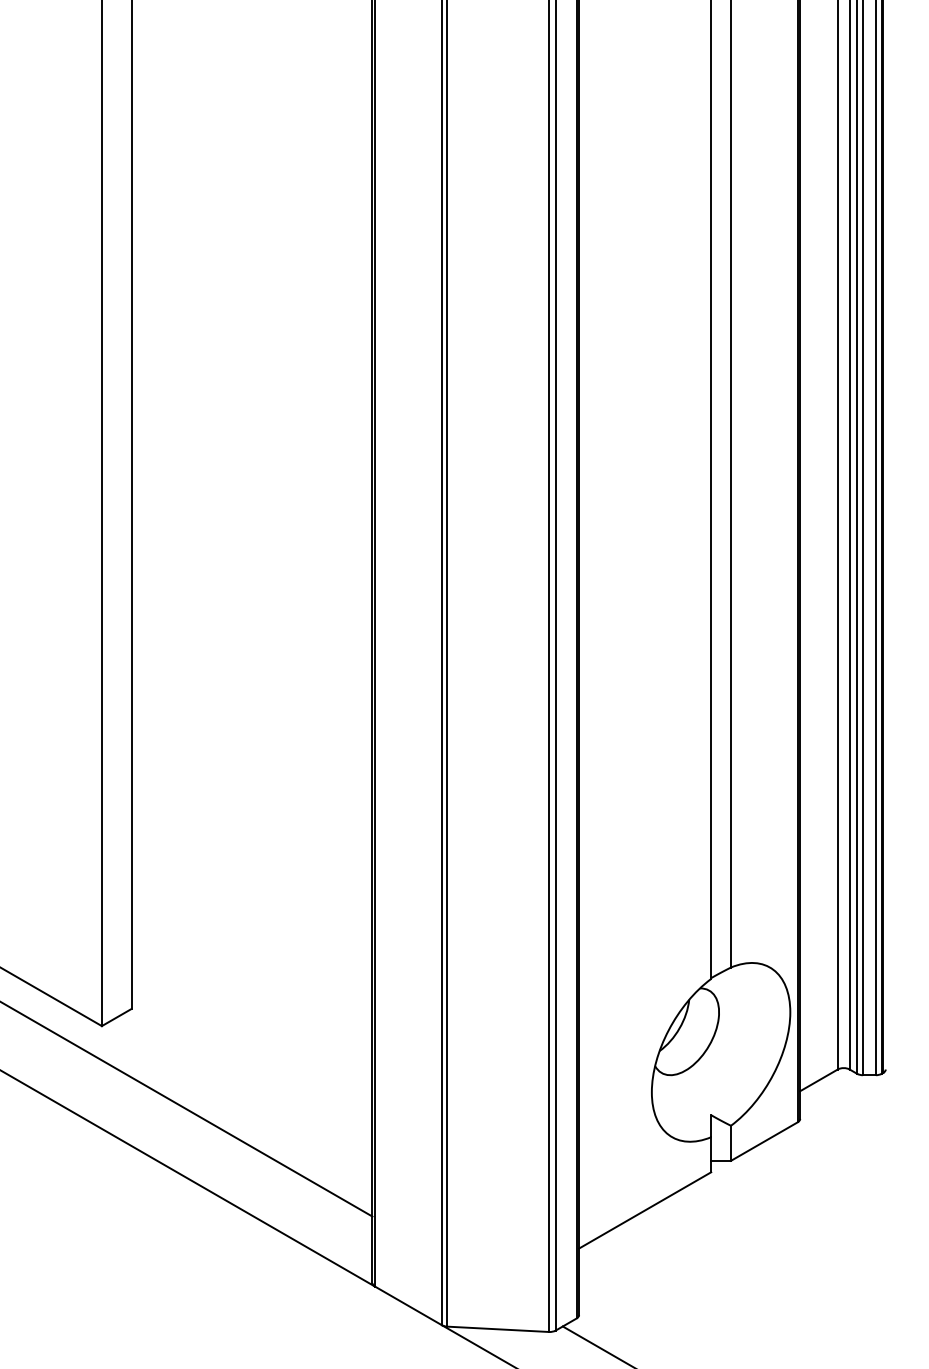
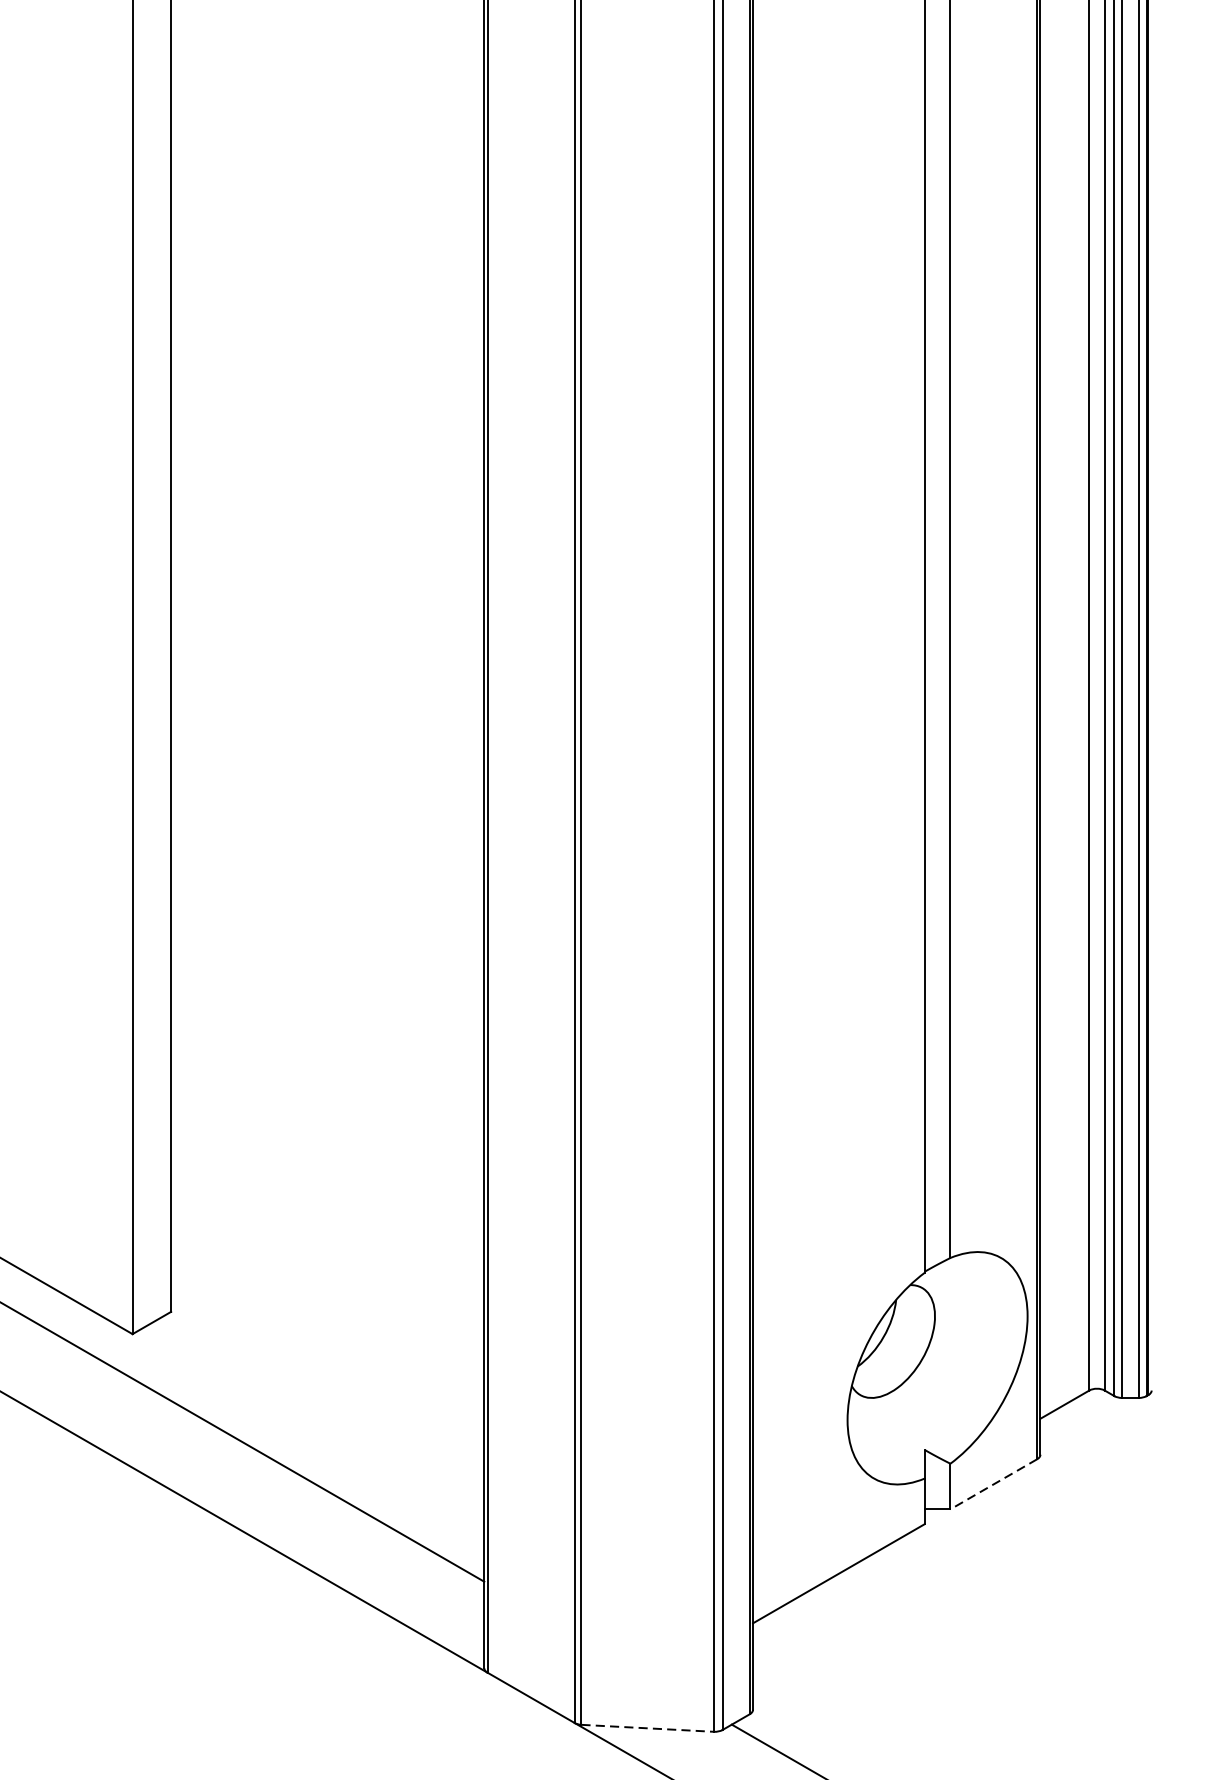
line: (764, 1141) -> (994, 1484), solid -> dashed
line: (498, 1329) -> (648, 1728), solid -> dashed

